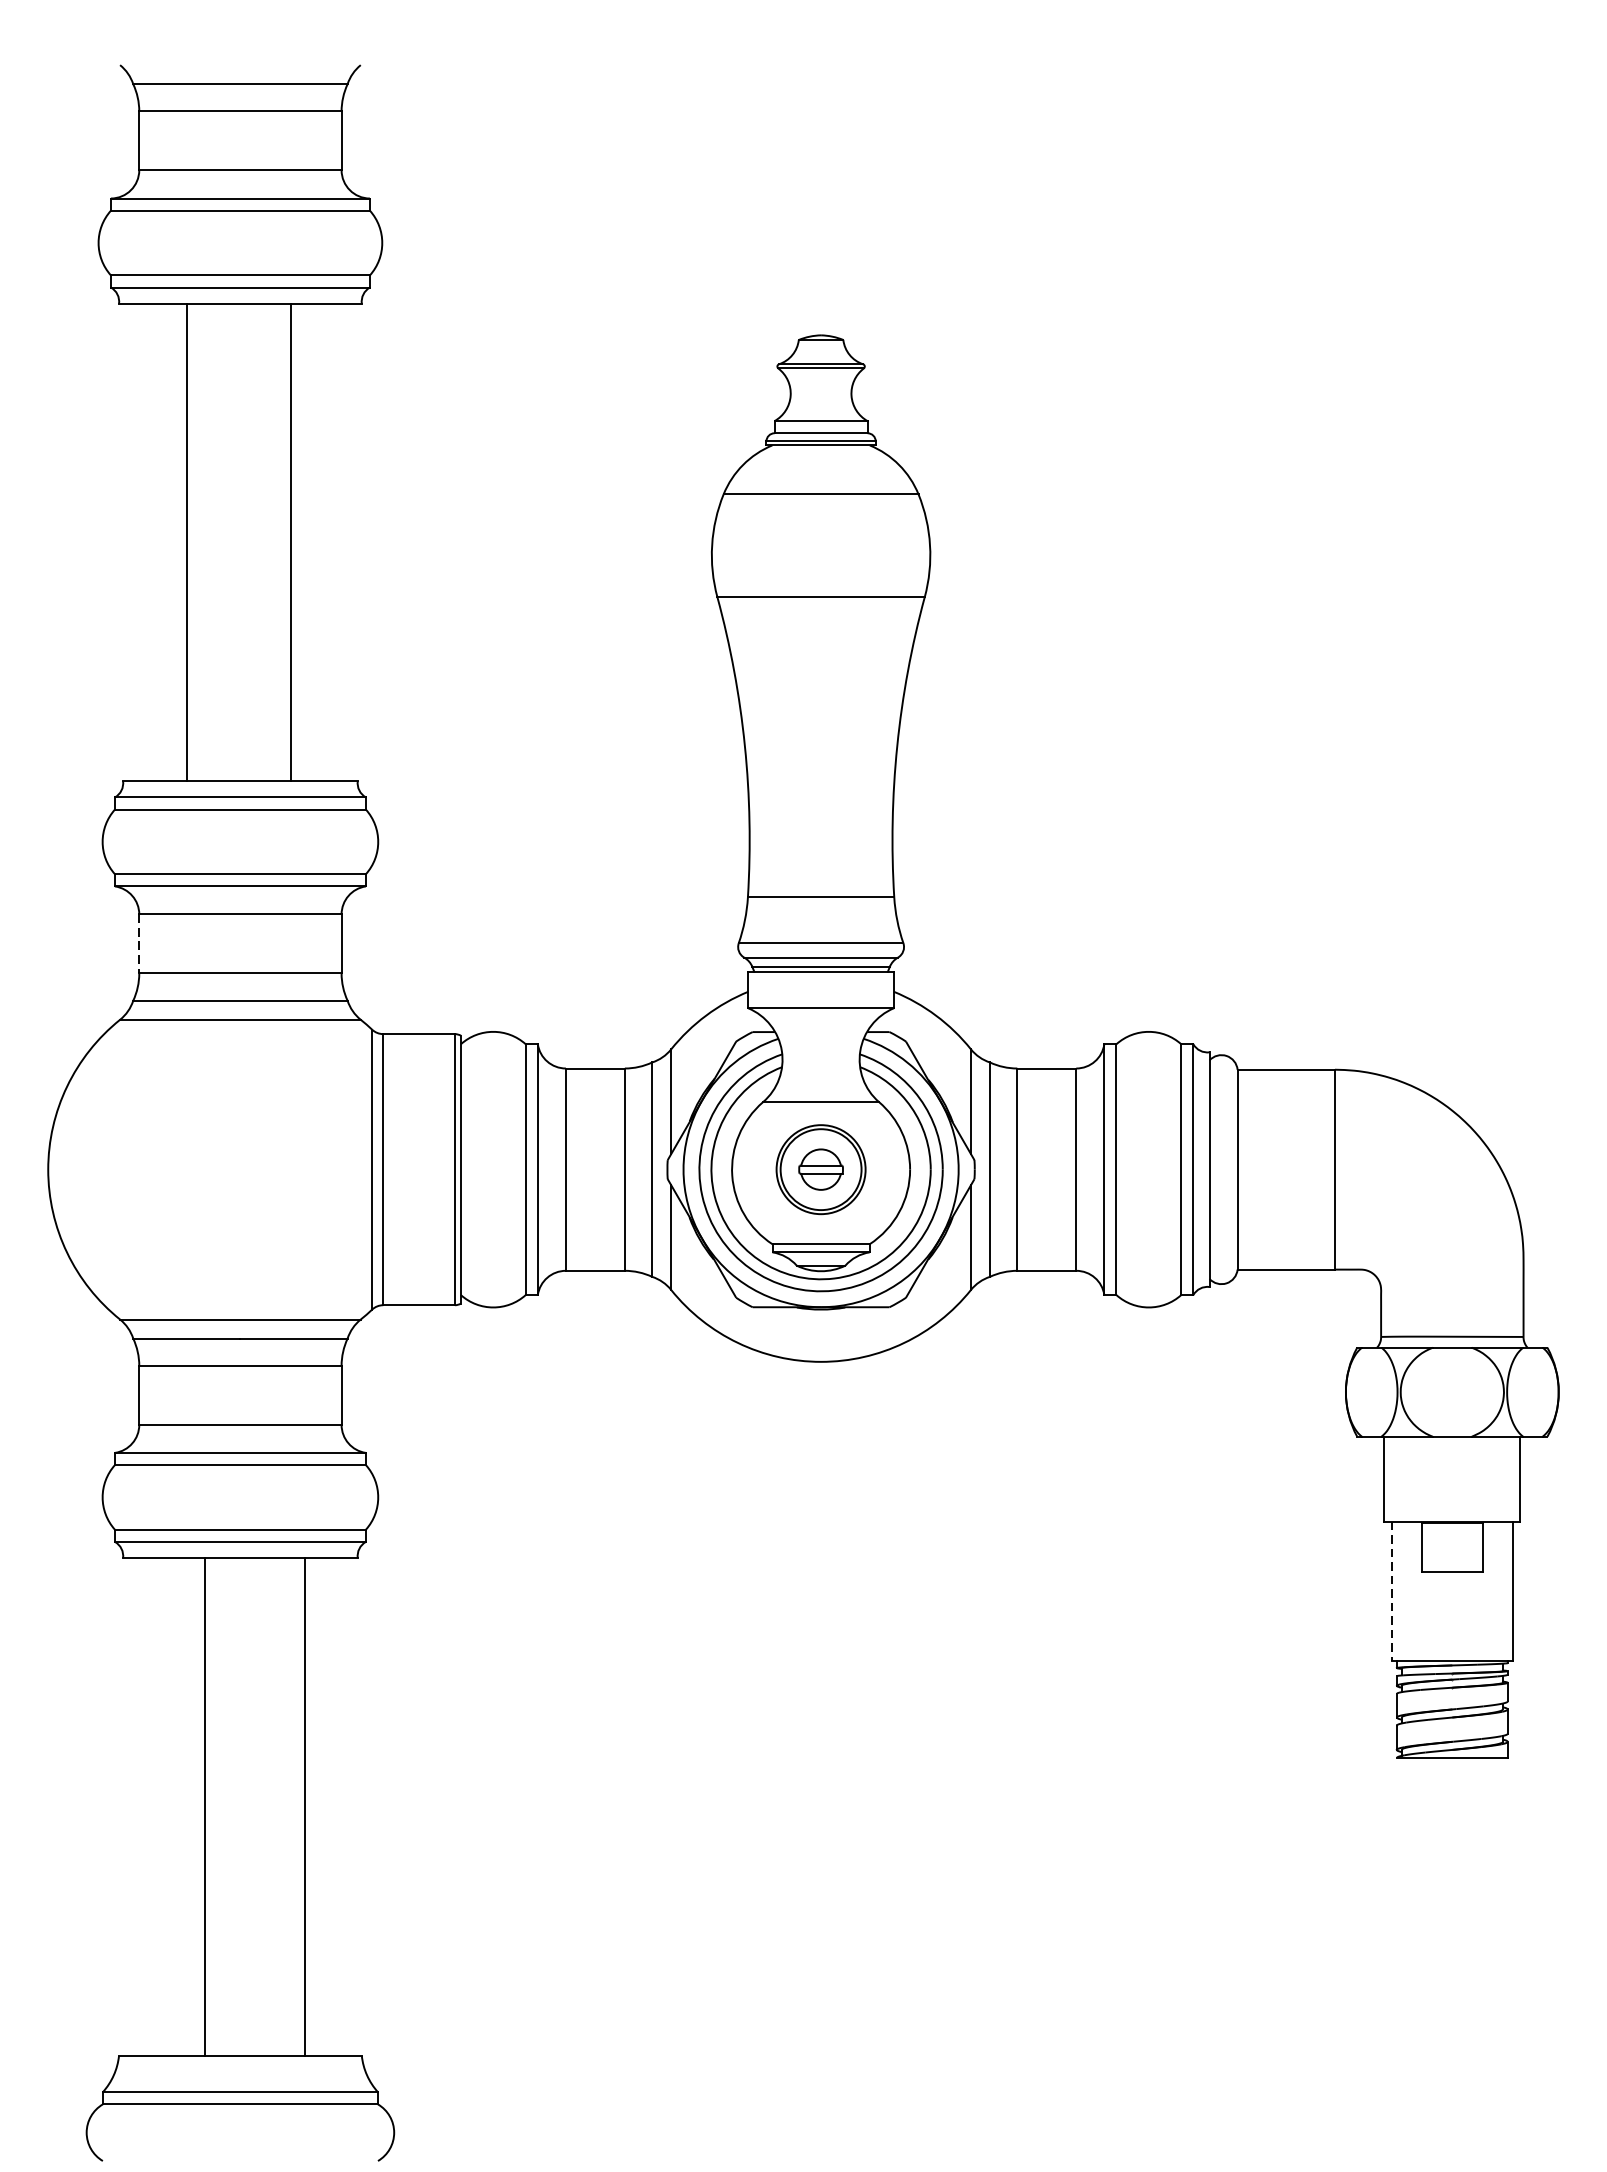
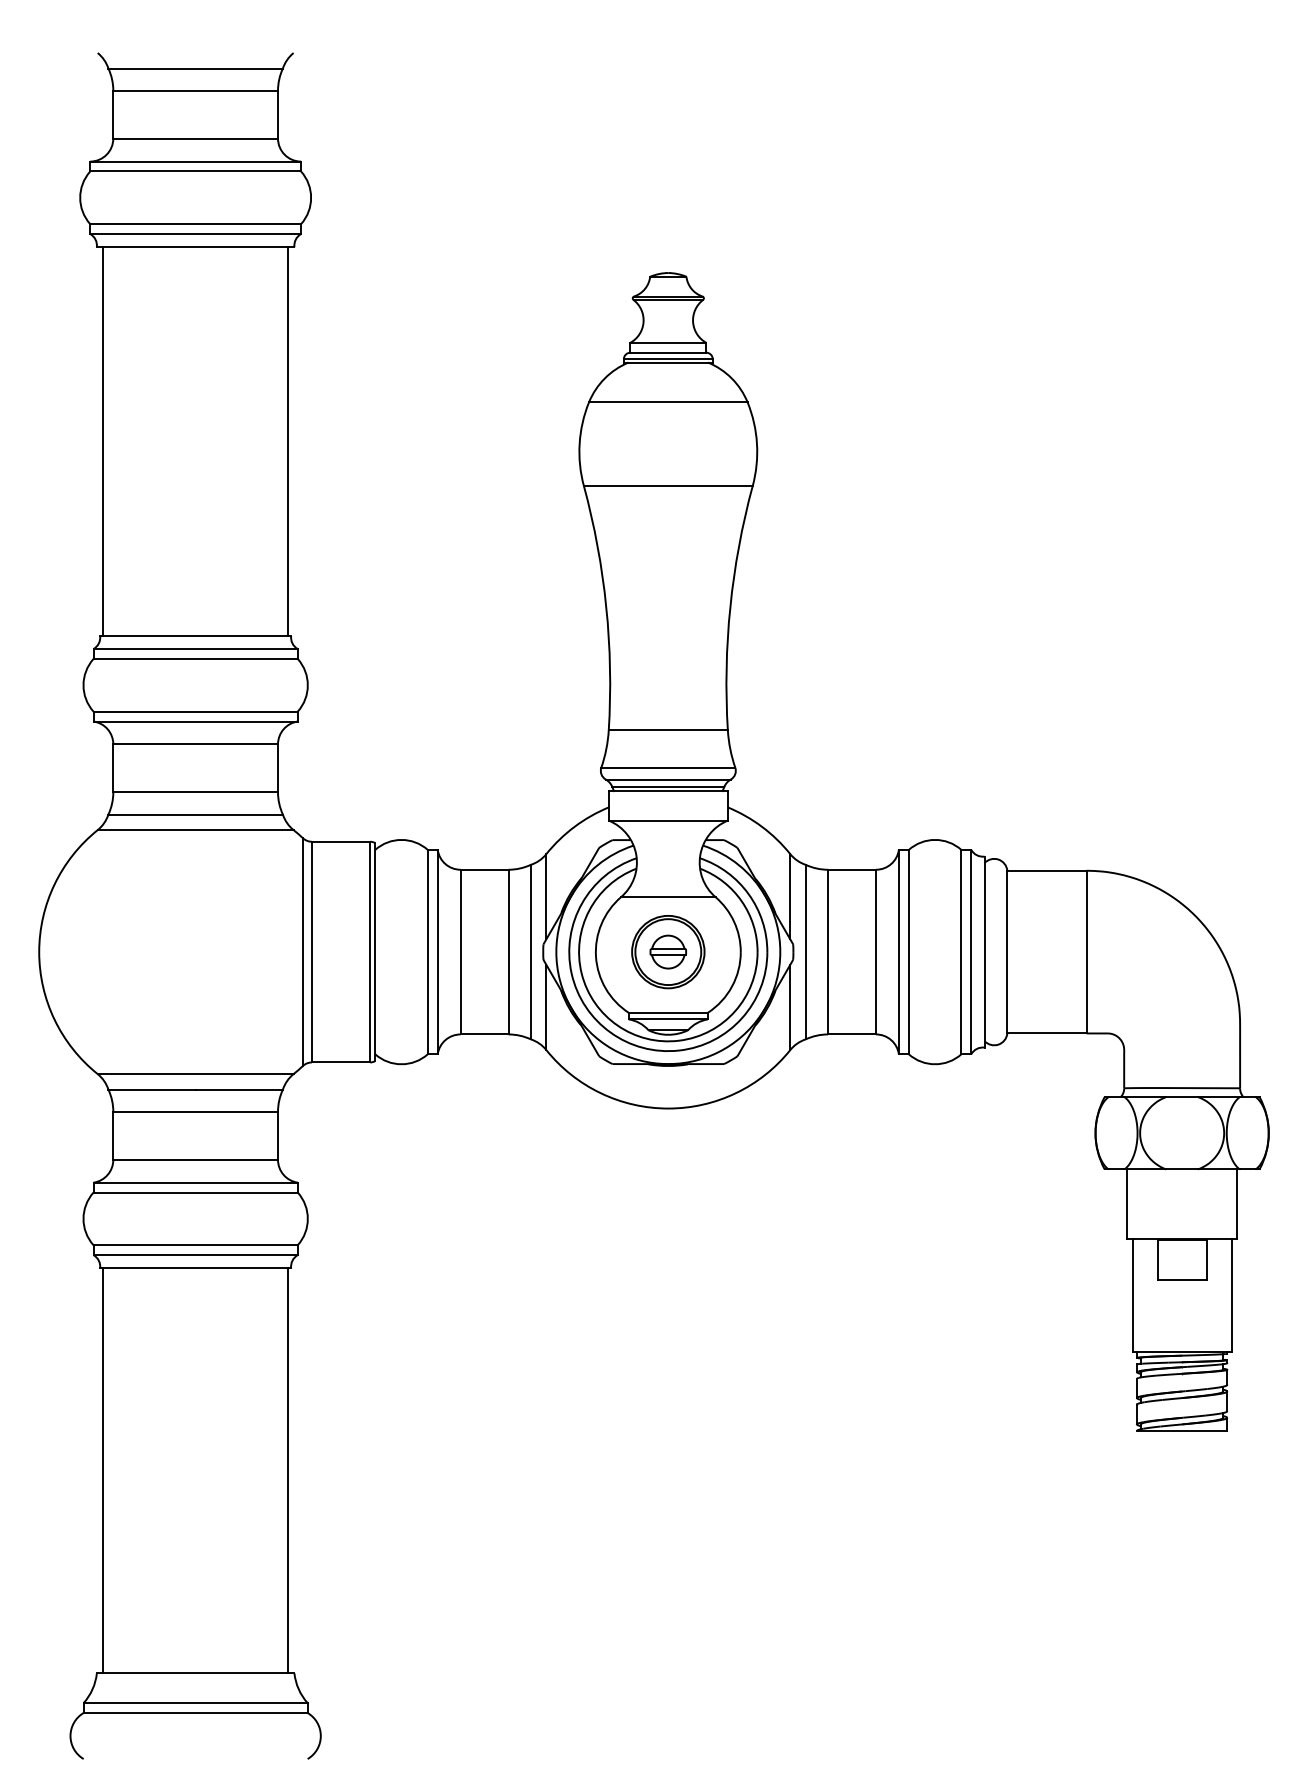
line: (187, 542) -> (103, 441), moved
line: (290, 542) -> (287, 441), moved
line: (139, 944) -> (113, 768), dashed -> solid
line: (1391, 1591) -> (1132, 1295), dashed -> solid
line: (204, 1806) -> (103, 1470), moved
line: (304, 1806) -> (287, 1470), moved

